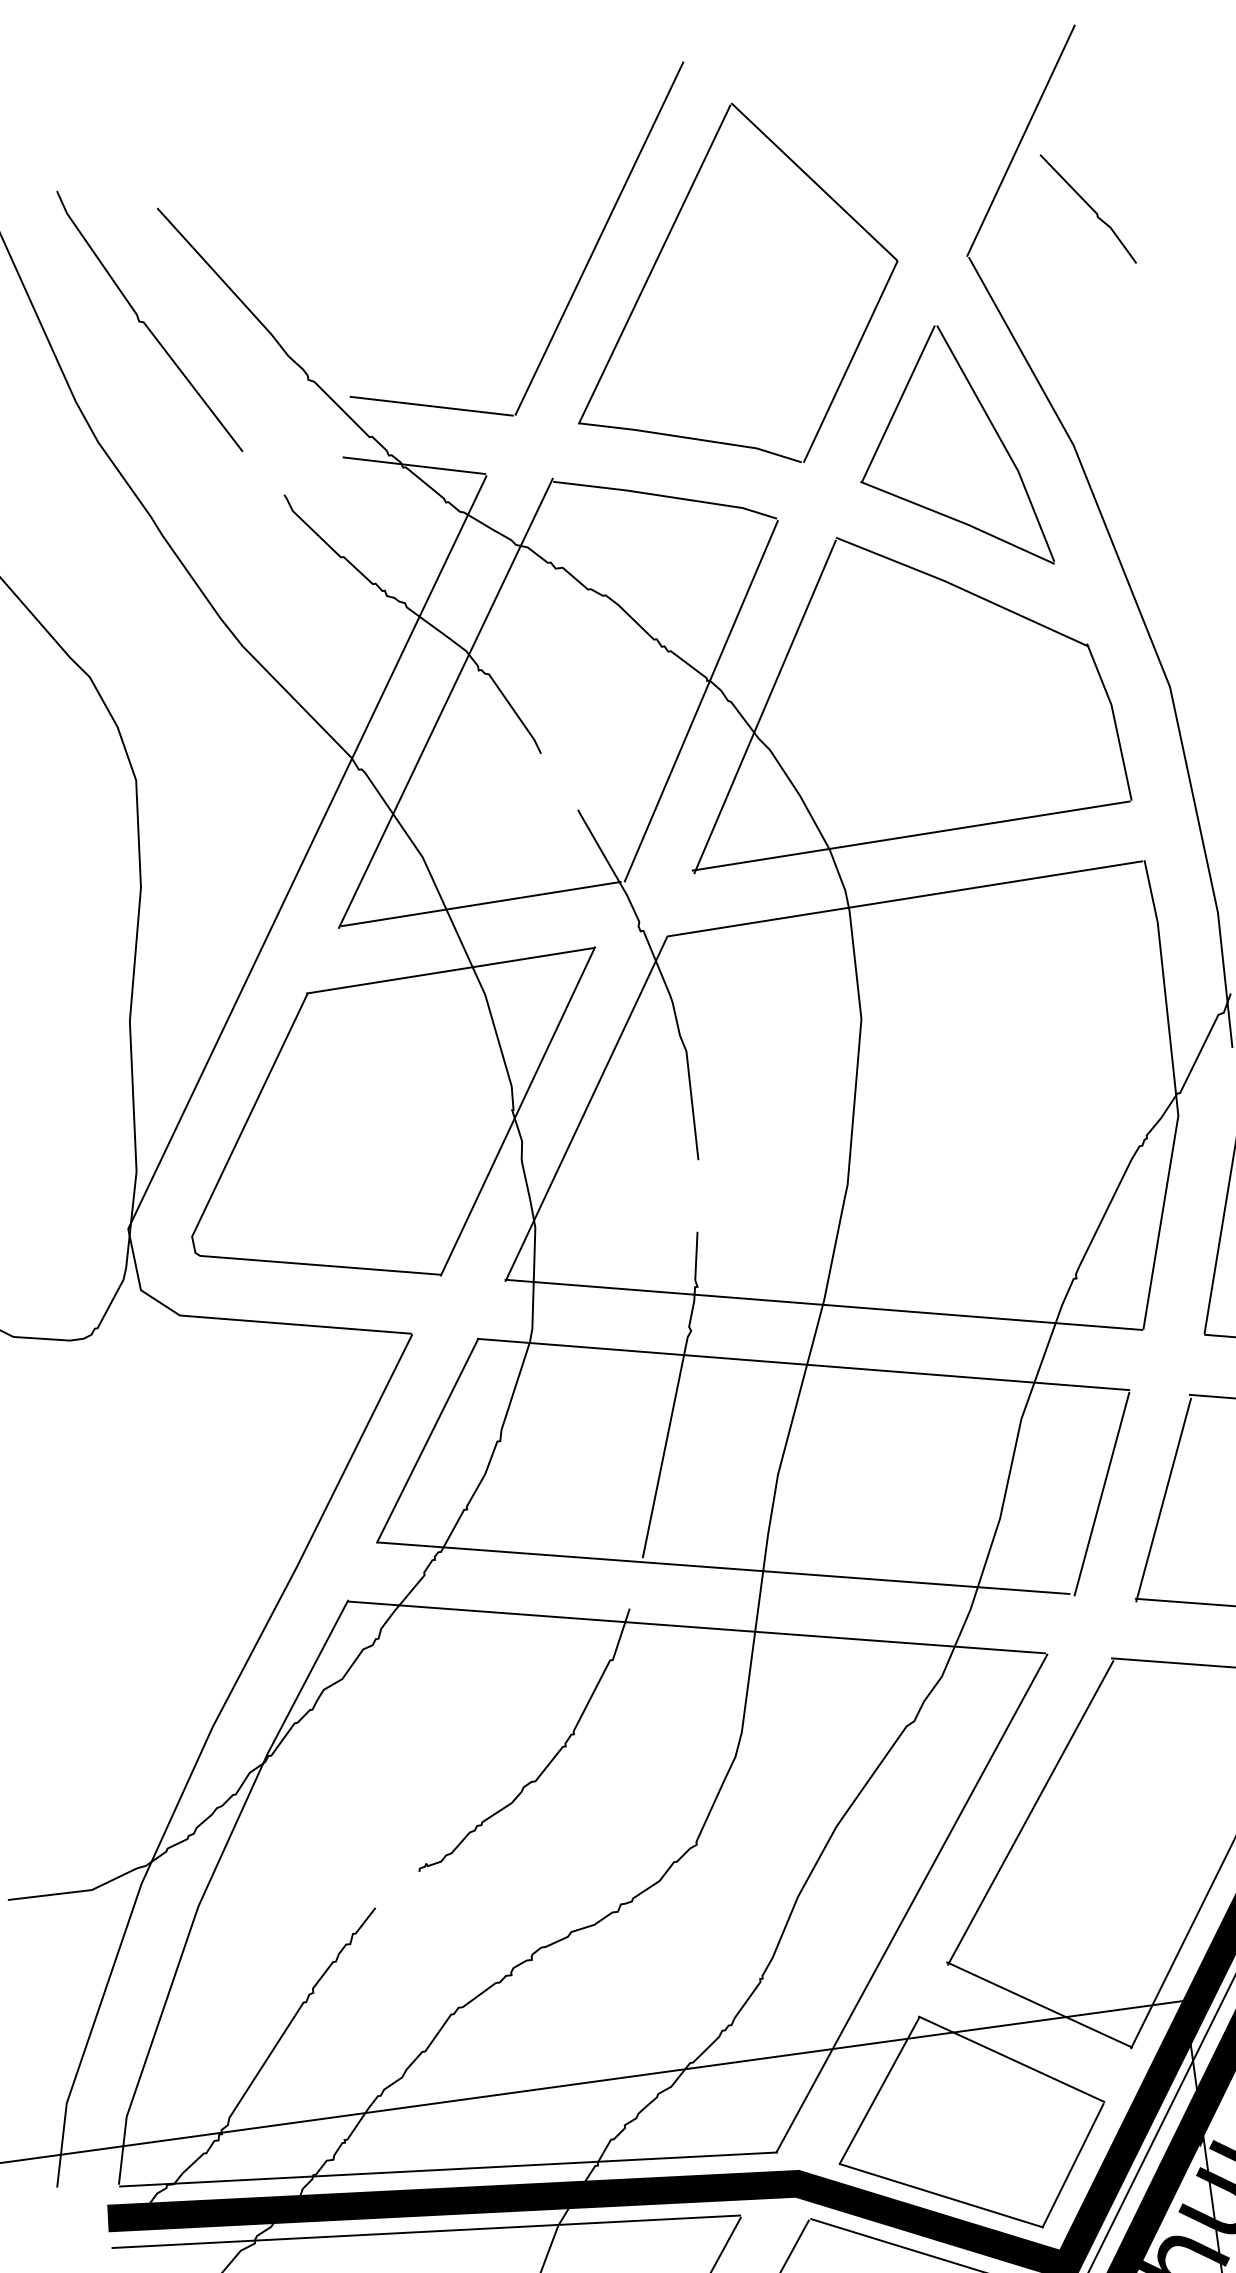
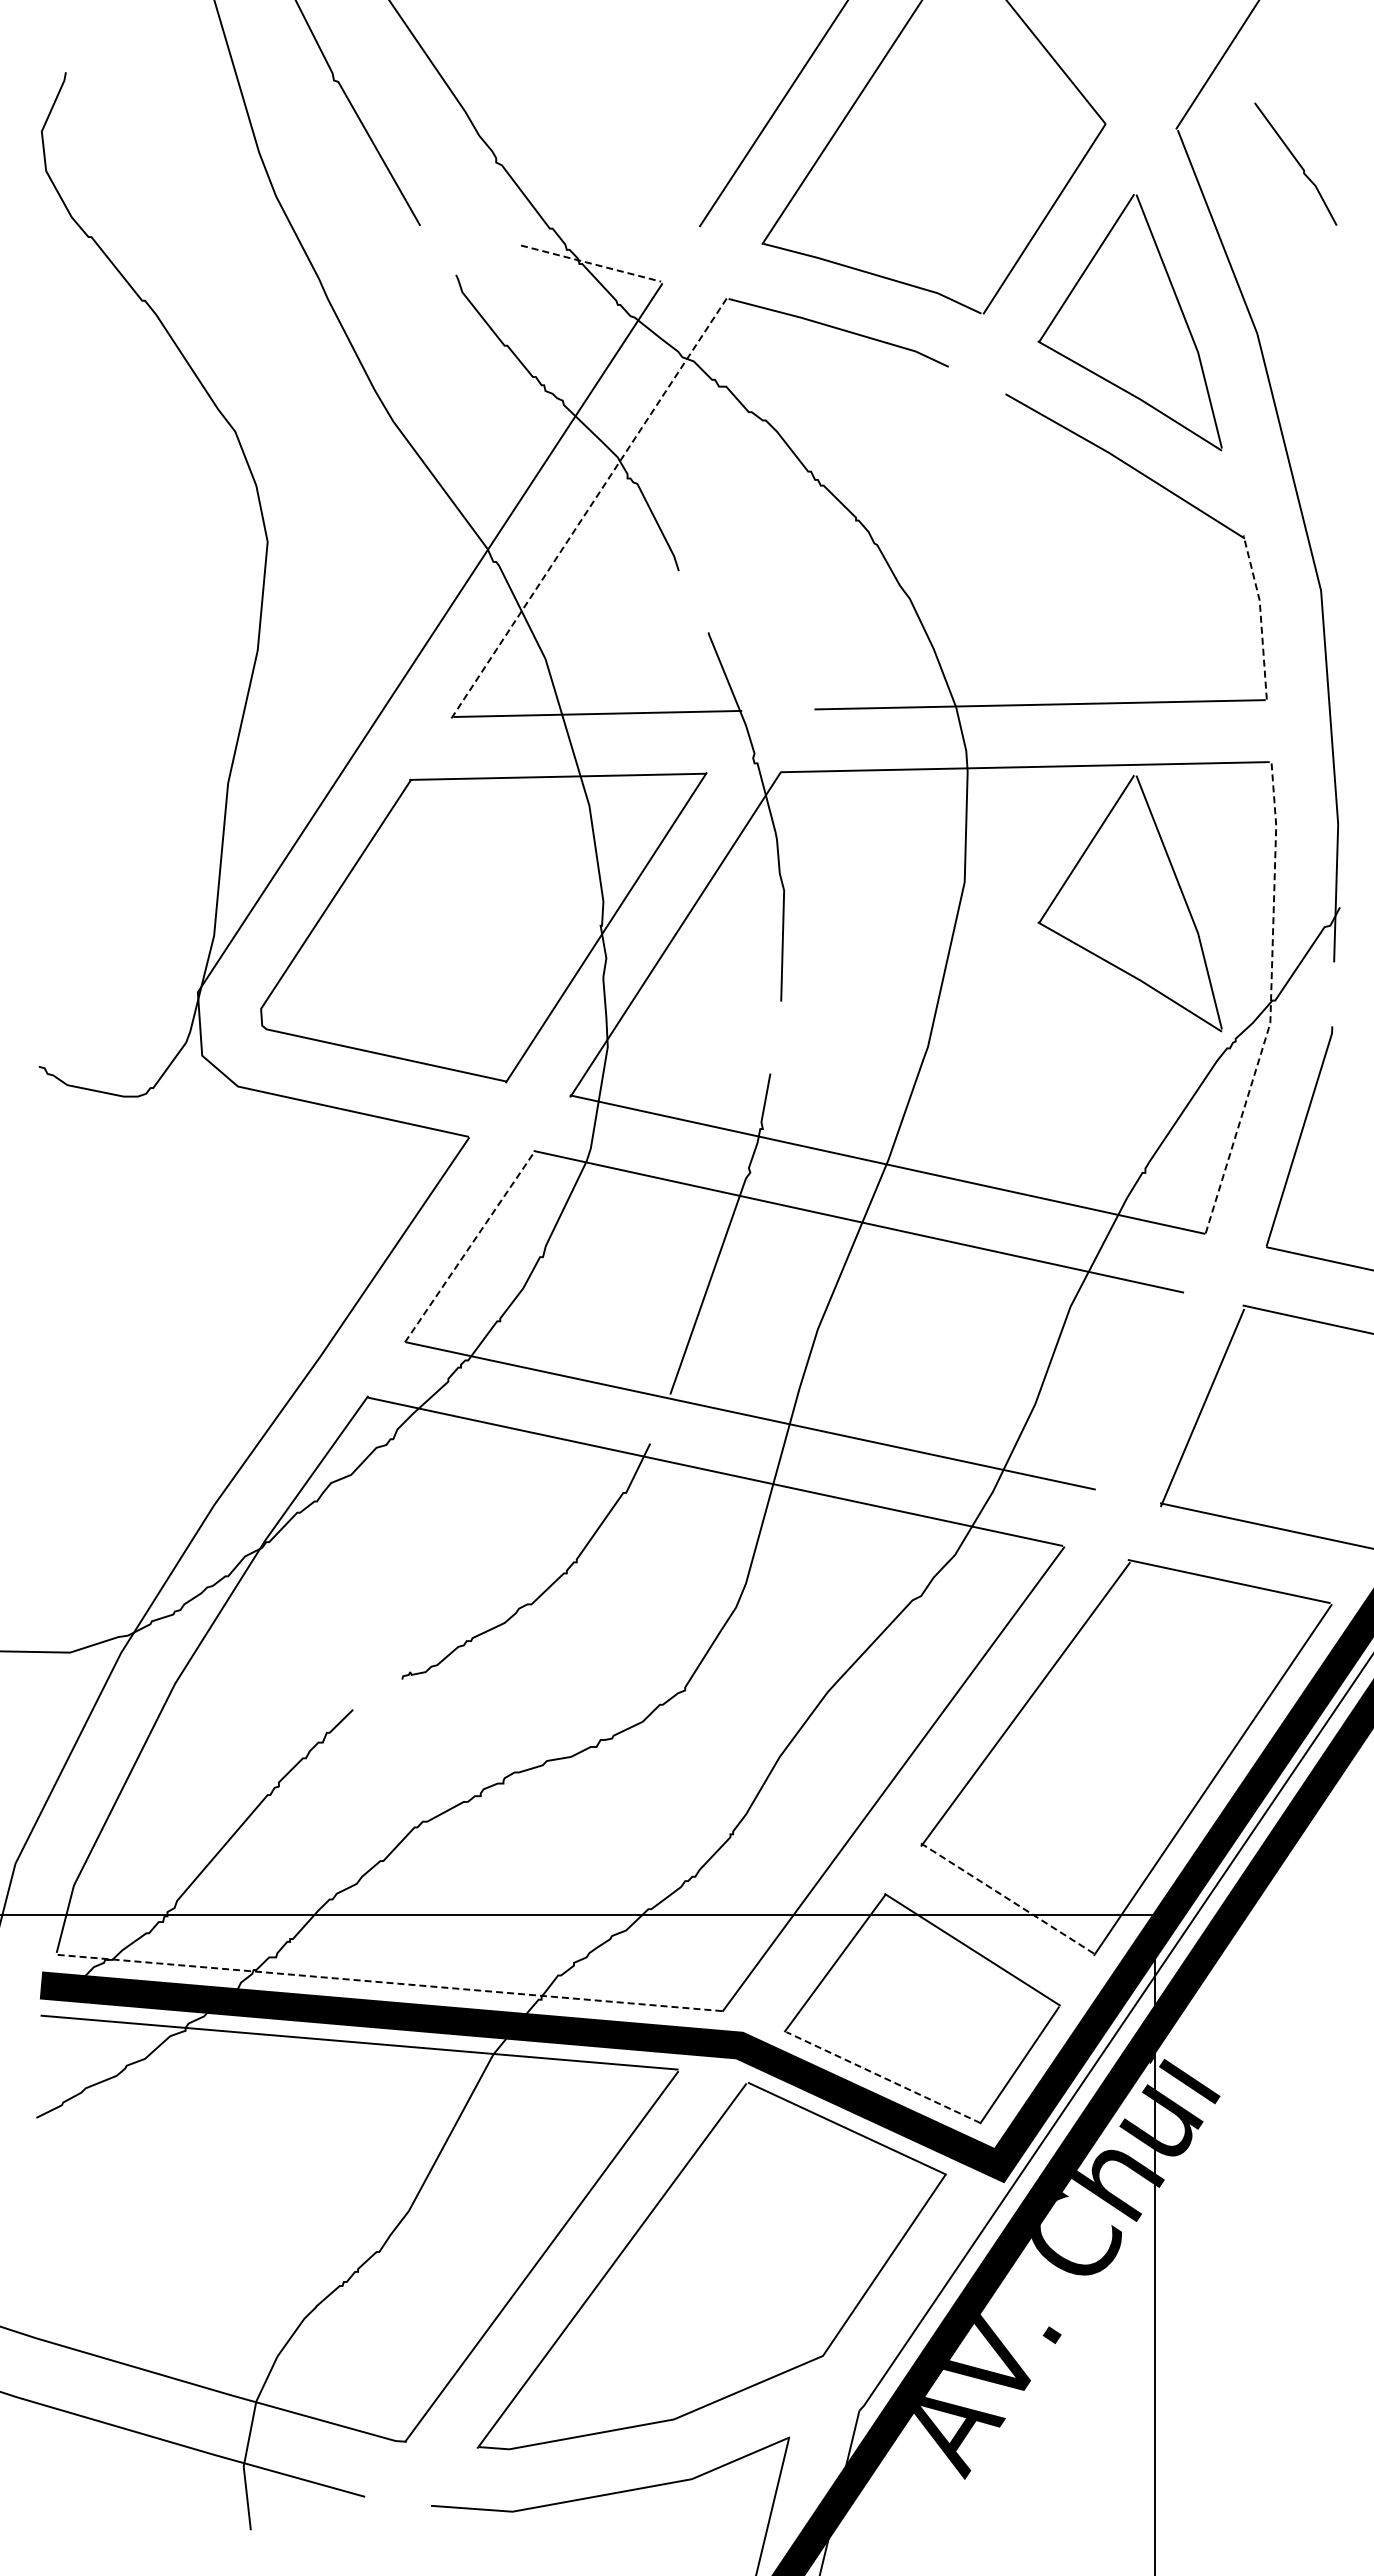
line: (1089, 208) -> (1297, 163), moved
line: (431, 405) -> (616, 205), removed
line: (414, 465) -> (591, 263), solid -> dashed
line: (701, 700) -> (847, 539), removed
line: (445, 703) -> (589, 507), solid -> dashed
line: (764, 706) -> (910, 554), removed
line: (1114, 719) -> (1260, 615), solid -> dashed
part: (1025, 1017) -> (1129, 903), added
line: (1175, 1094) -> (1270, 1001), solid -> dashed
line: (428, 1440) -> (470, 1246), solid -> dashed
line: (1101, 1494) -> (1140, 1393), removed
line: (1040, 2005) -> (1008, 1899), solid -> dashed
line: (449, 2169) -> (391, 1983), solid -> dashed
line: (941, 2195) -> (883, 2077), solid -> dashed

